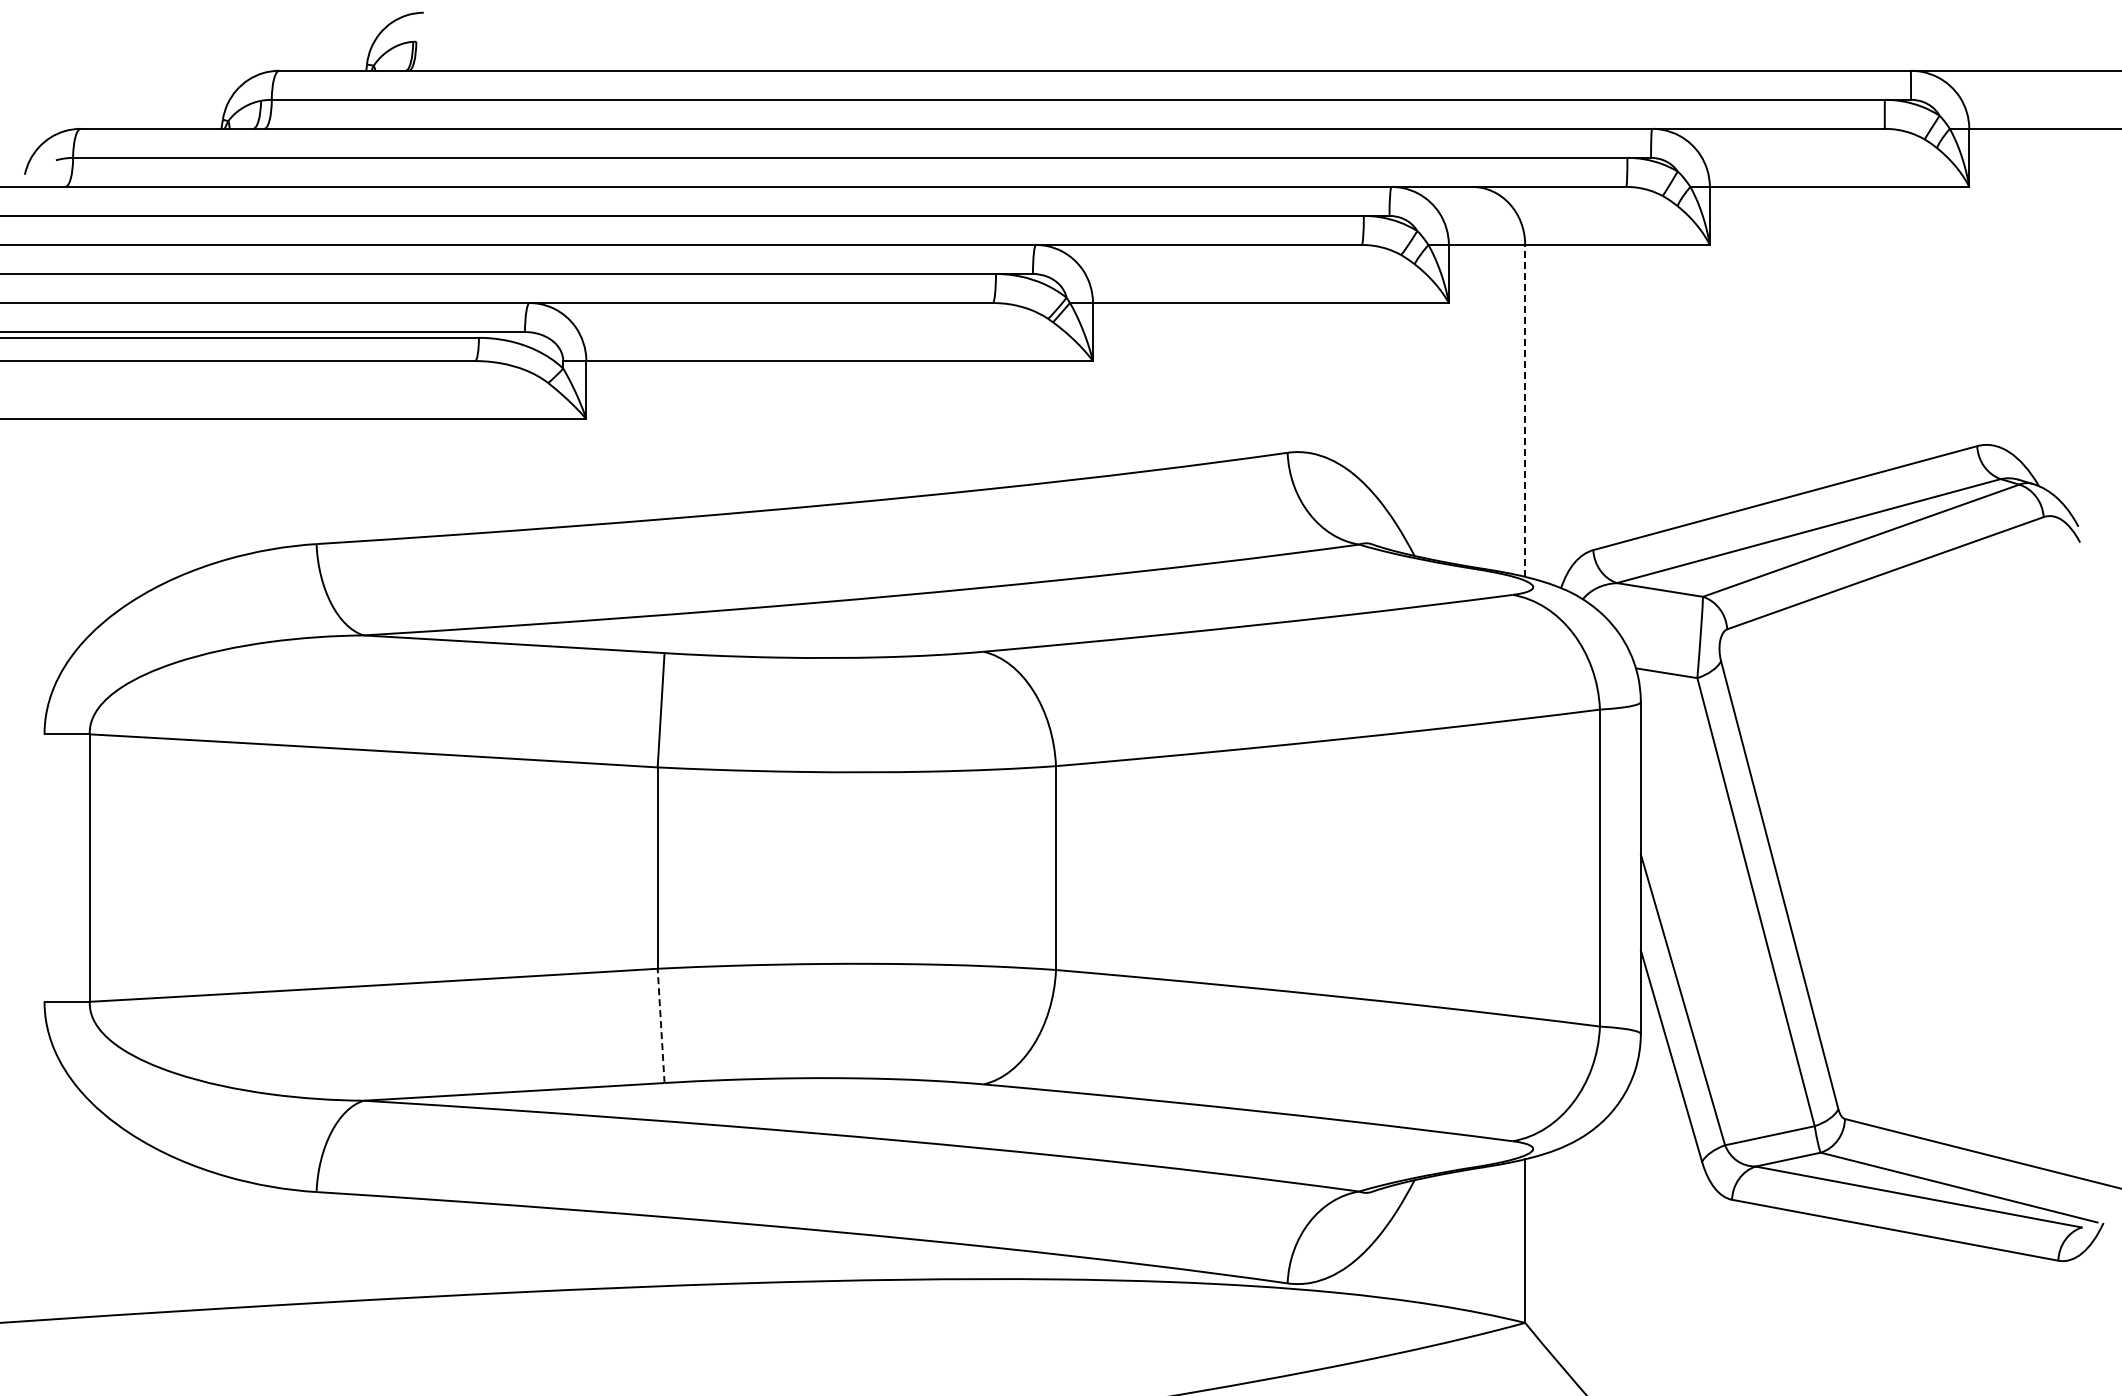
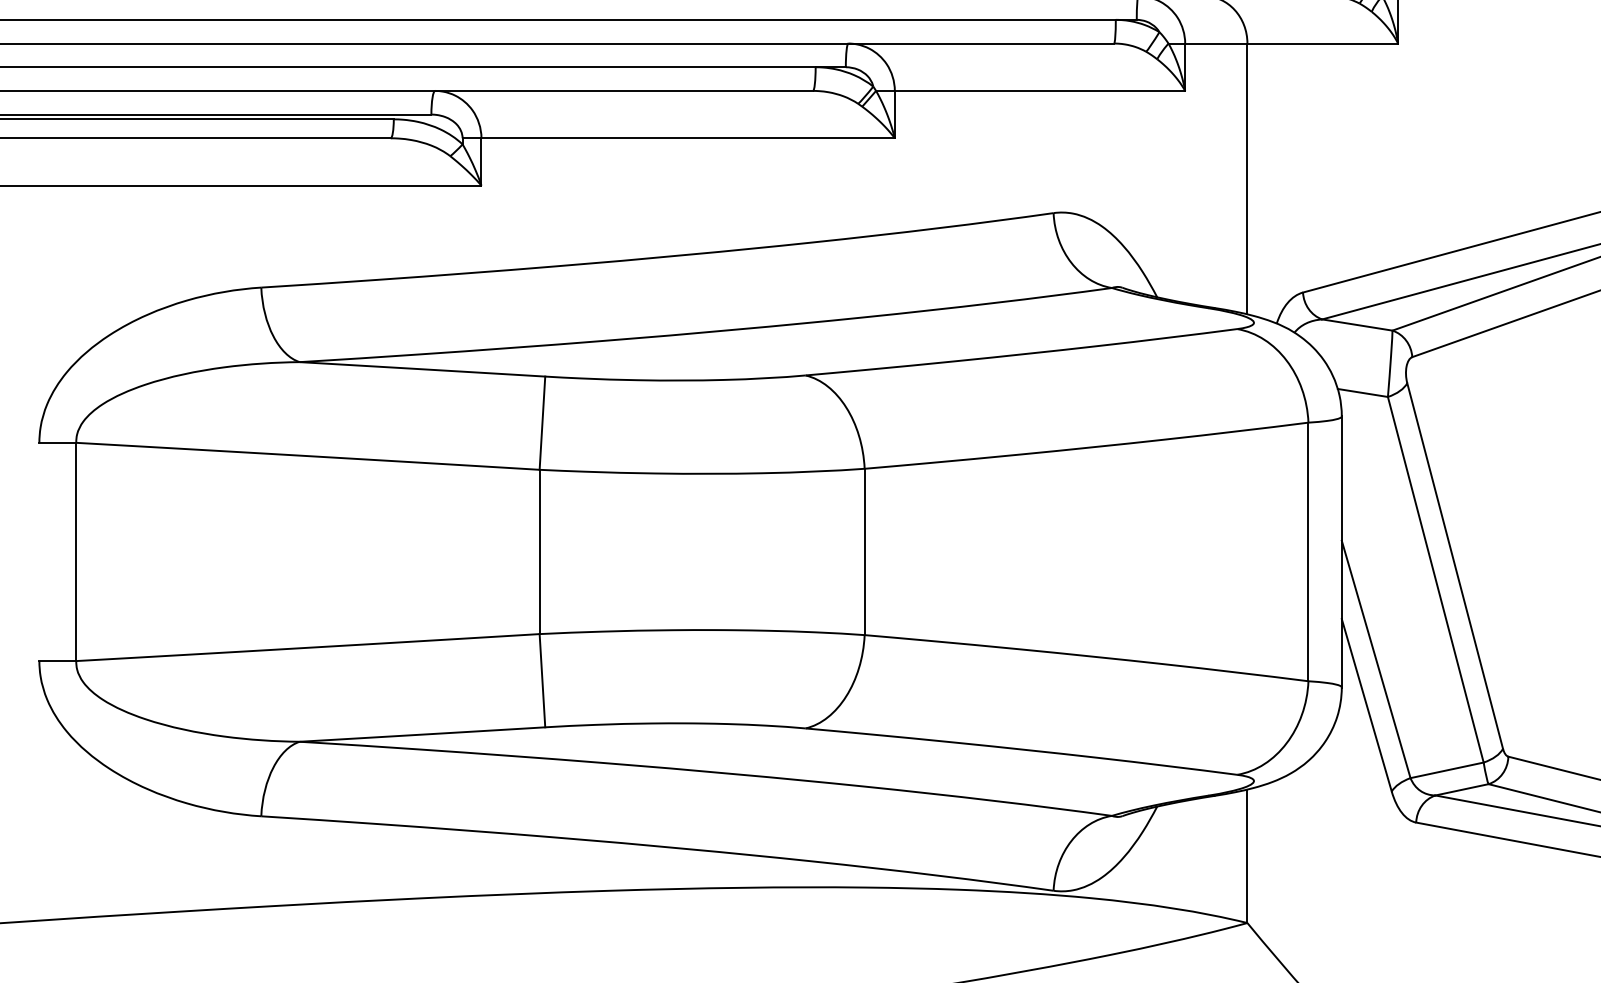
line: (1525, 410) -> (1247, 178), dashed -> solid
line: (661, 1025) -> (542, 680), dashed -> solid

